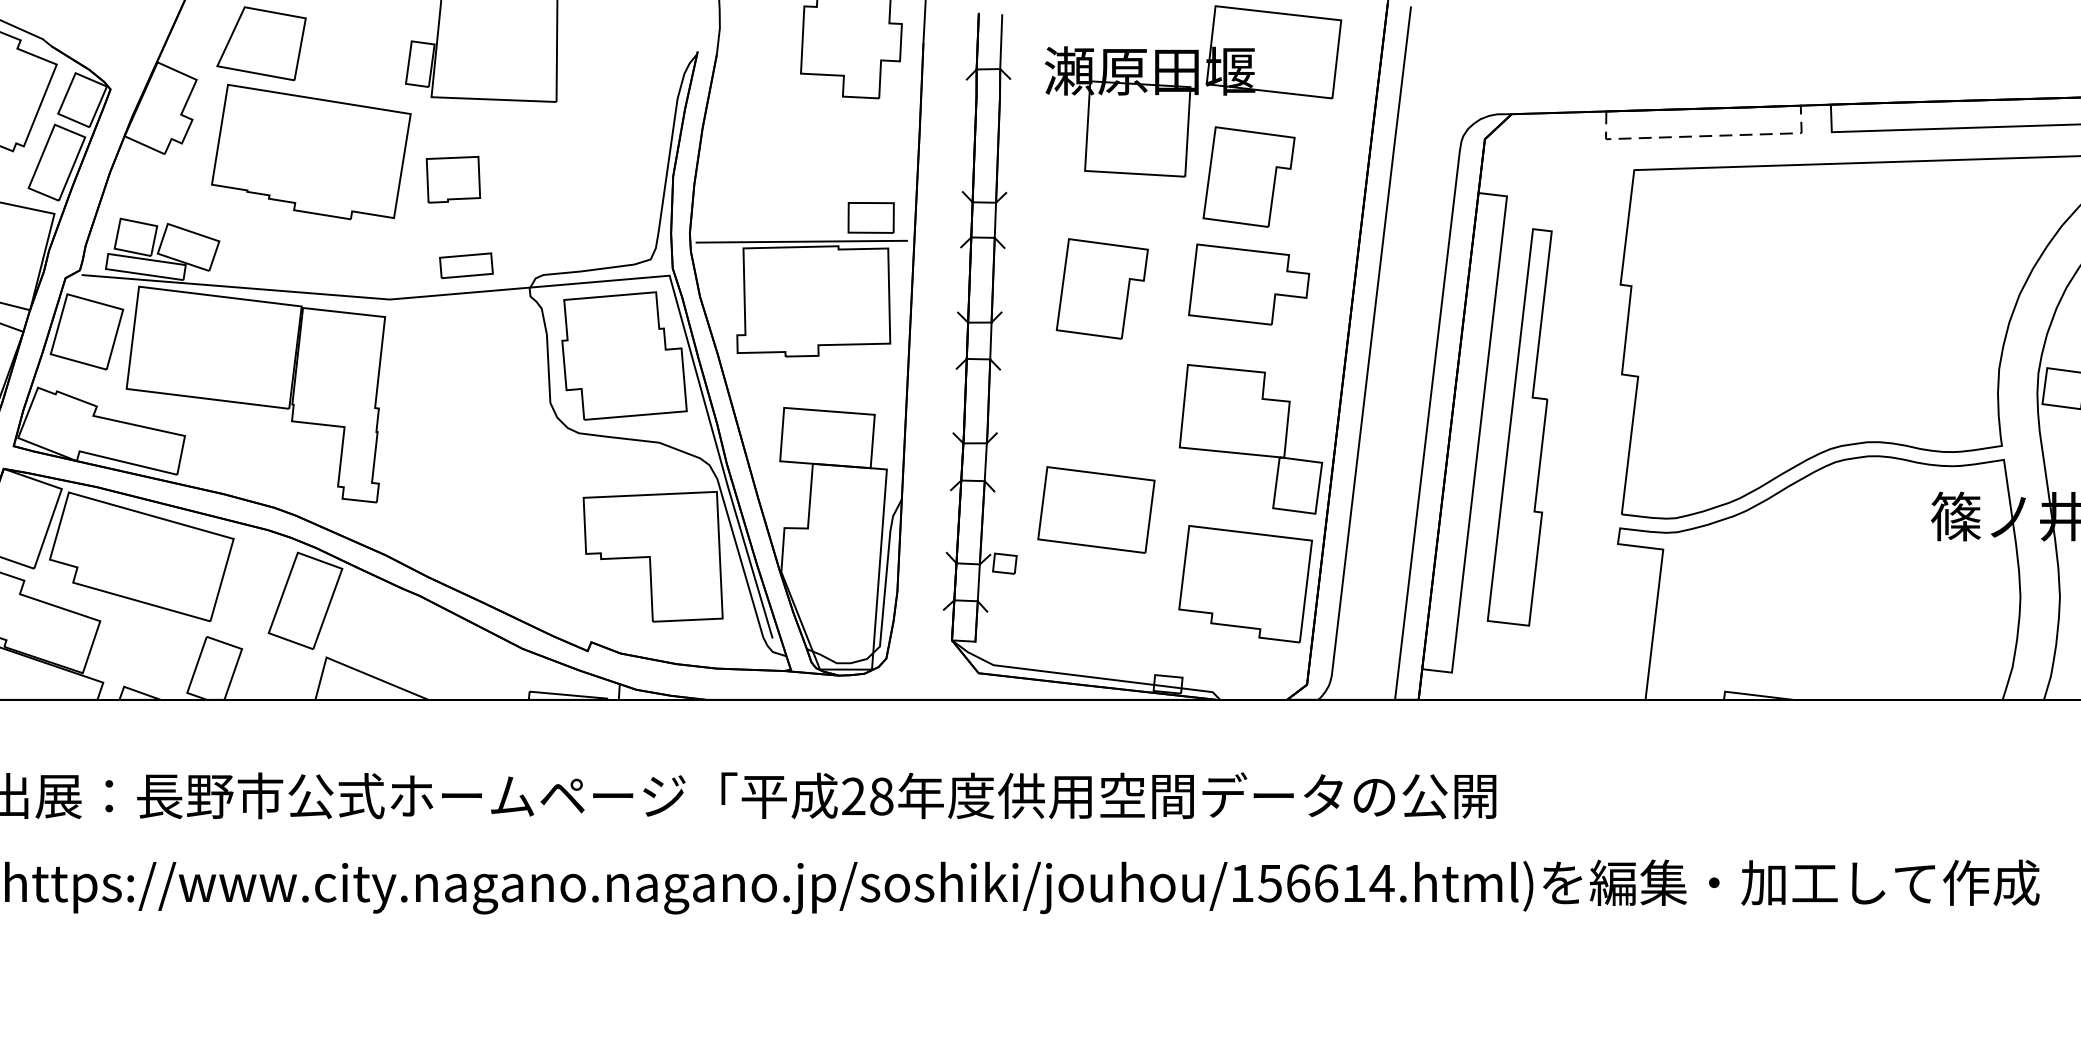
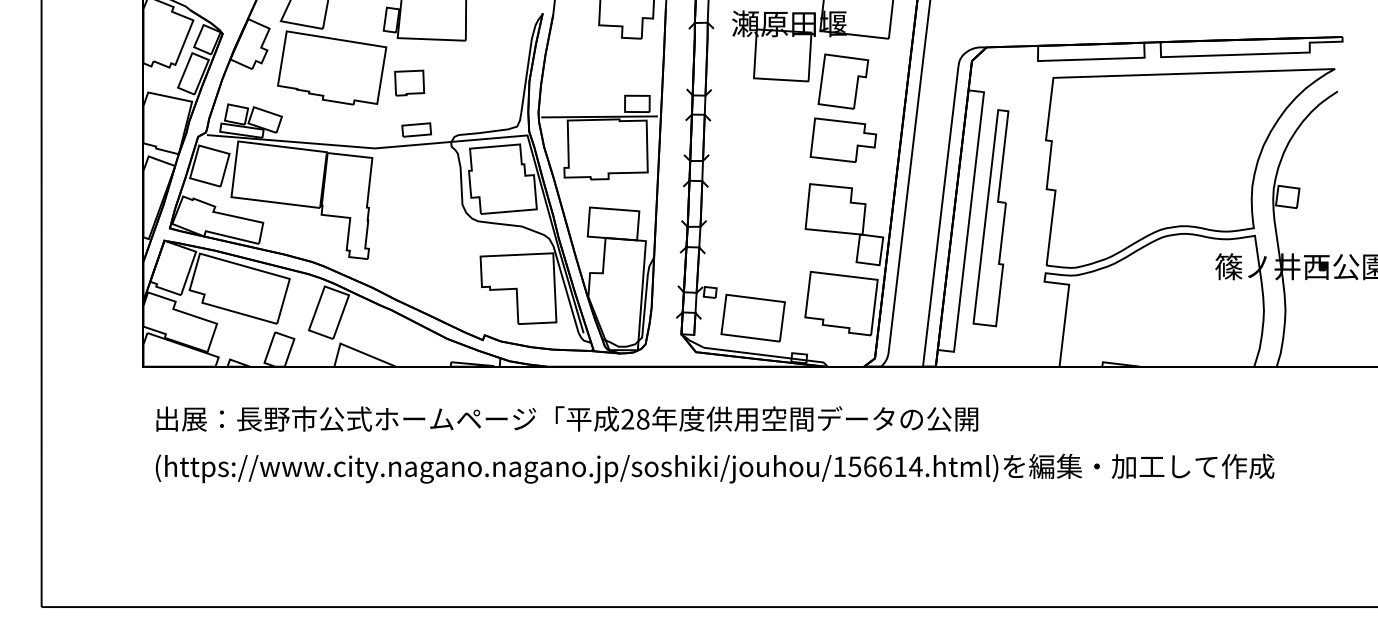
line: (1702, 136) -> (1090, 59), dashed -> solid
part: (1102, 288) -> (763, 142), removed
part: (1095, 508) -> (752, 317), moved

